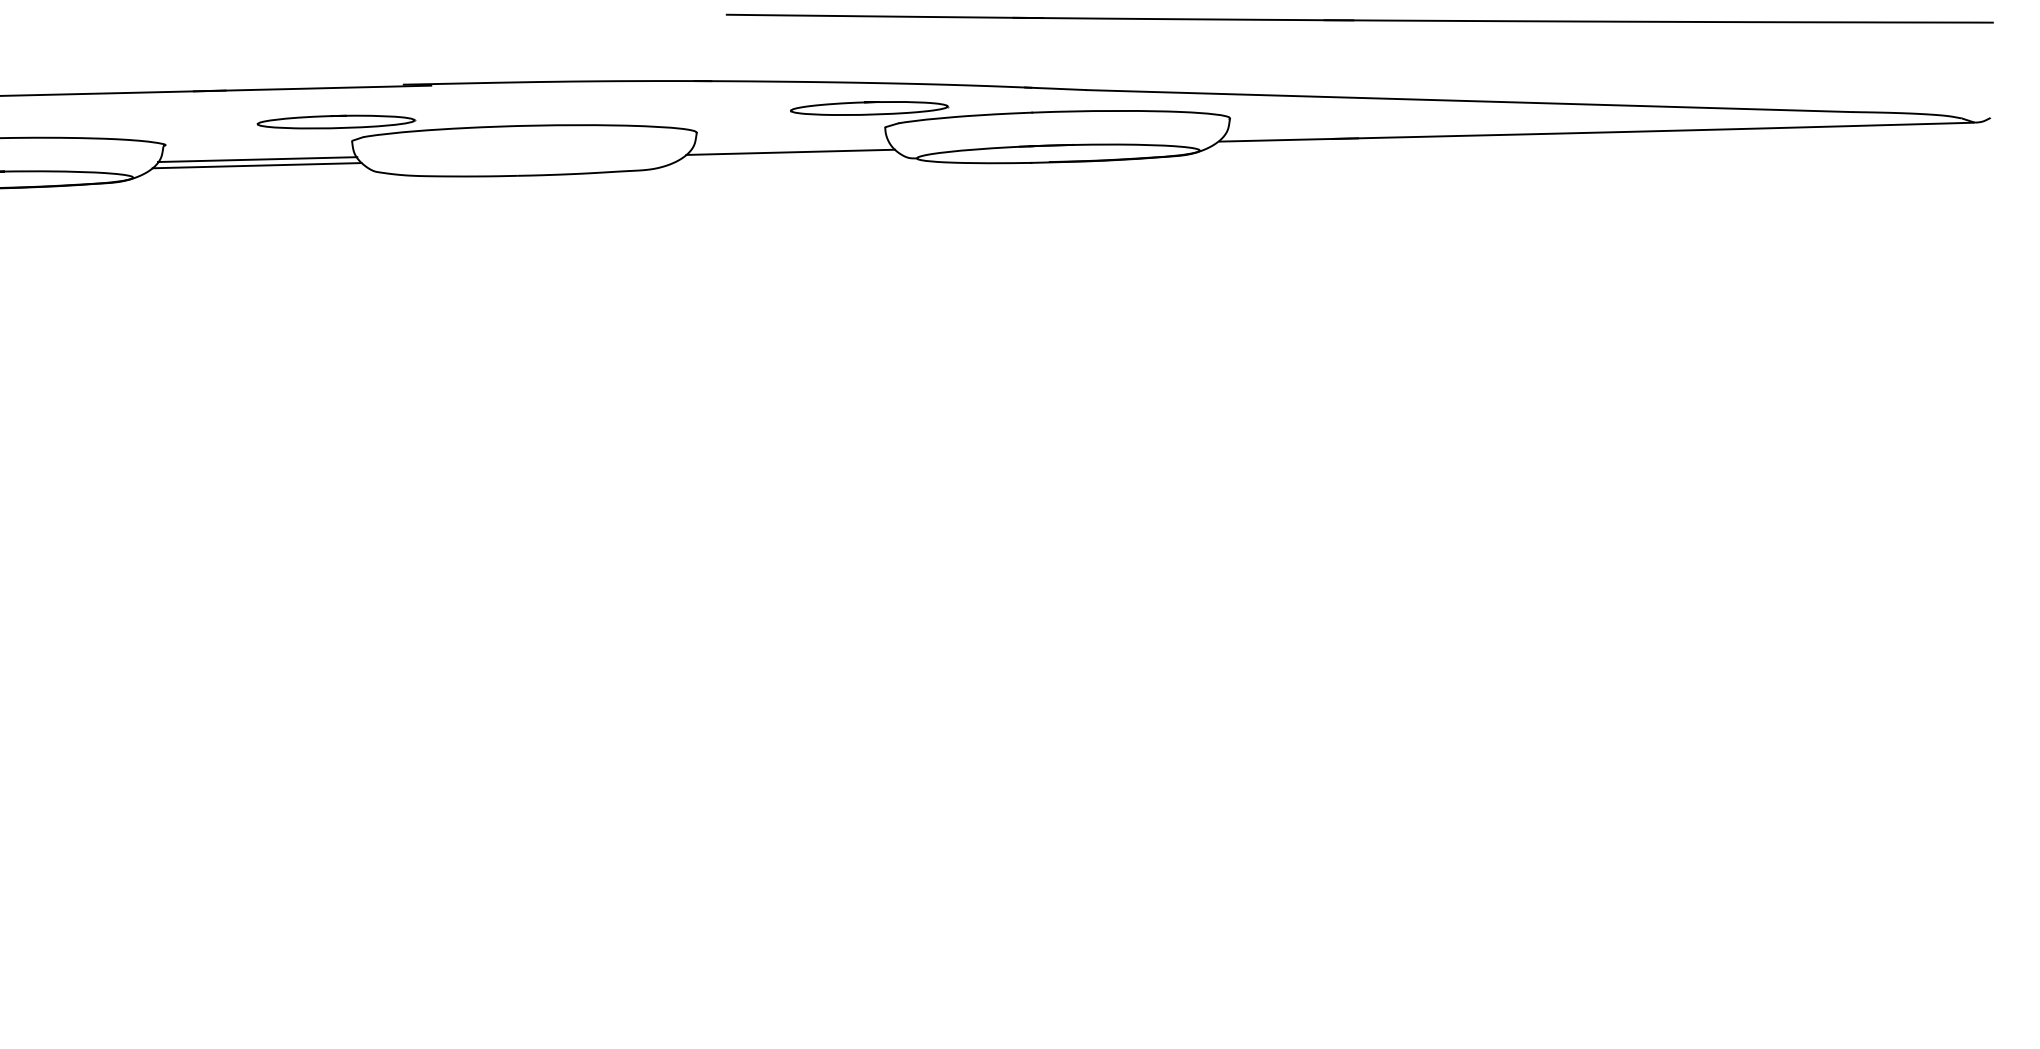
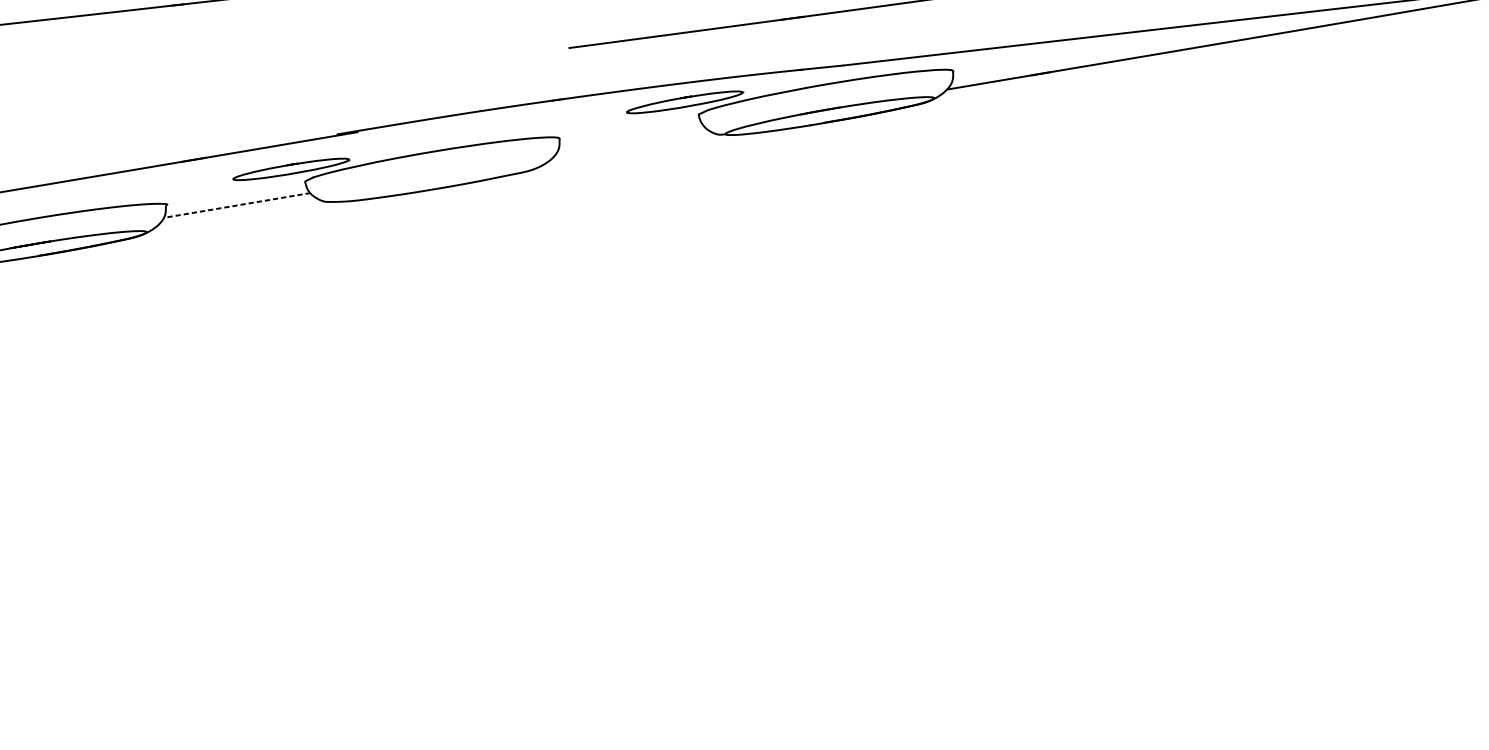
line: (790, 151) -> (631, 142), removed
line: (257, 159) -> (236, 205), solid -> dashed
line: (256, 165) -> (236, 209), removed

